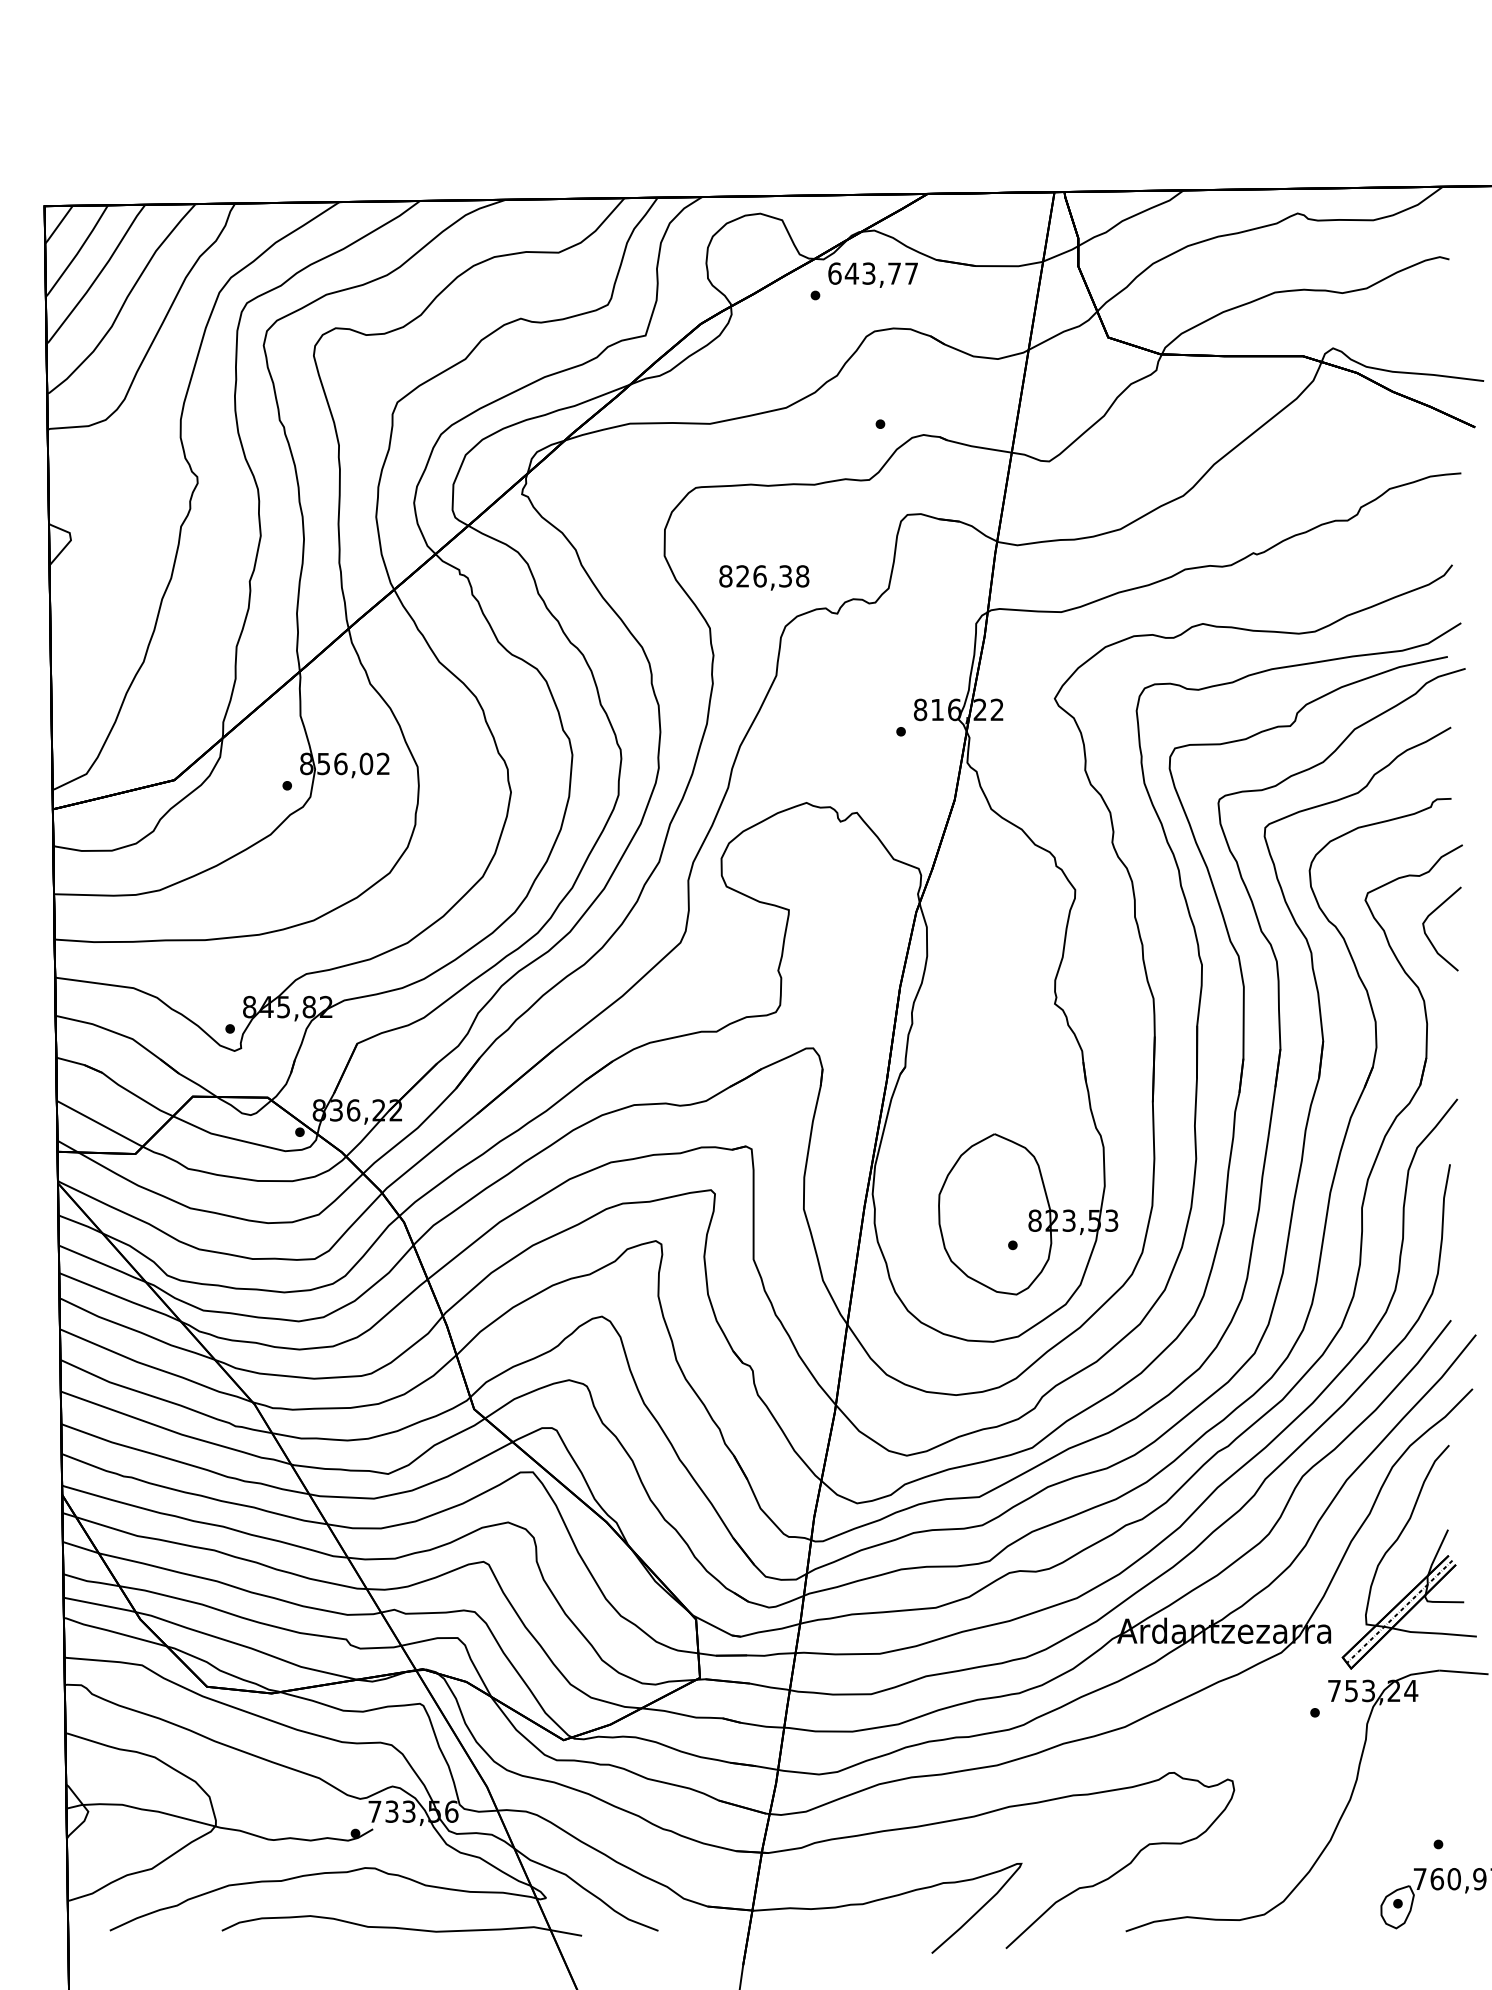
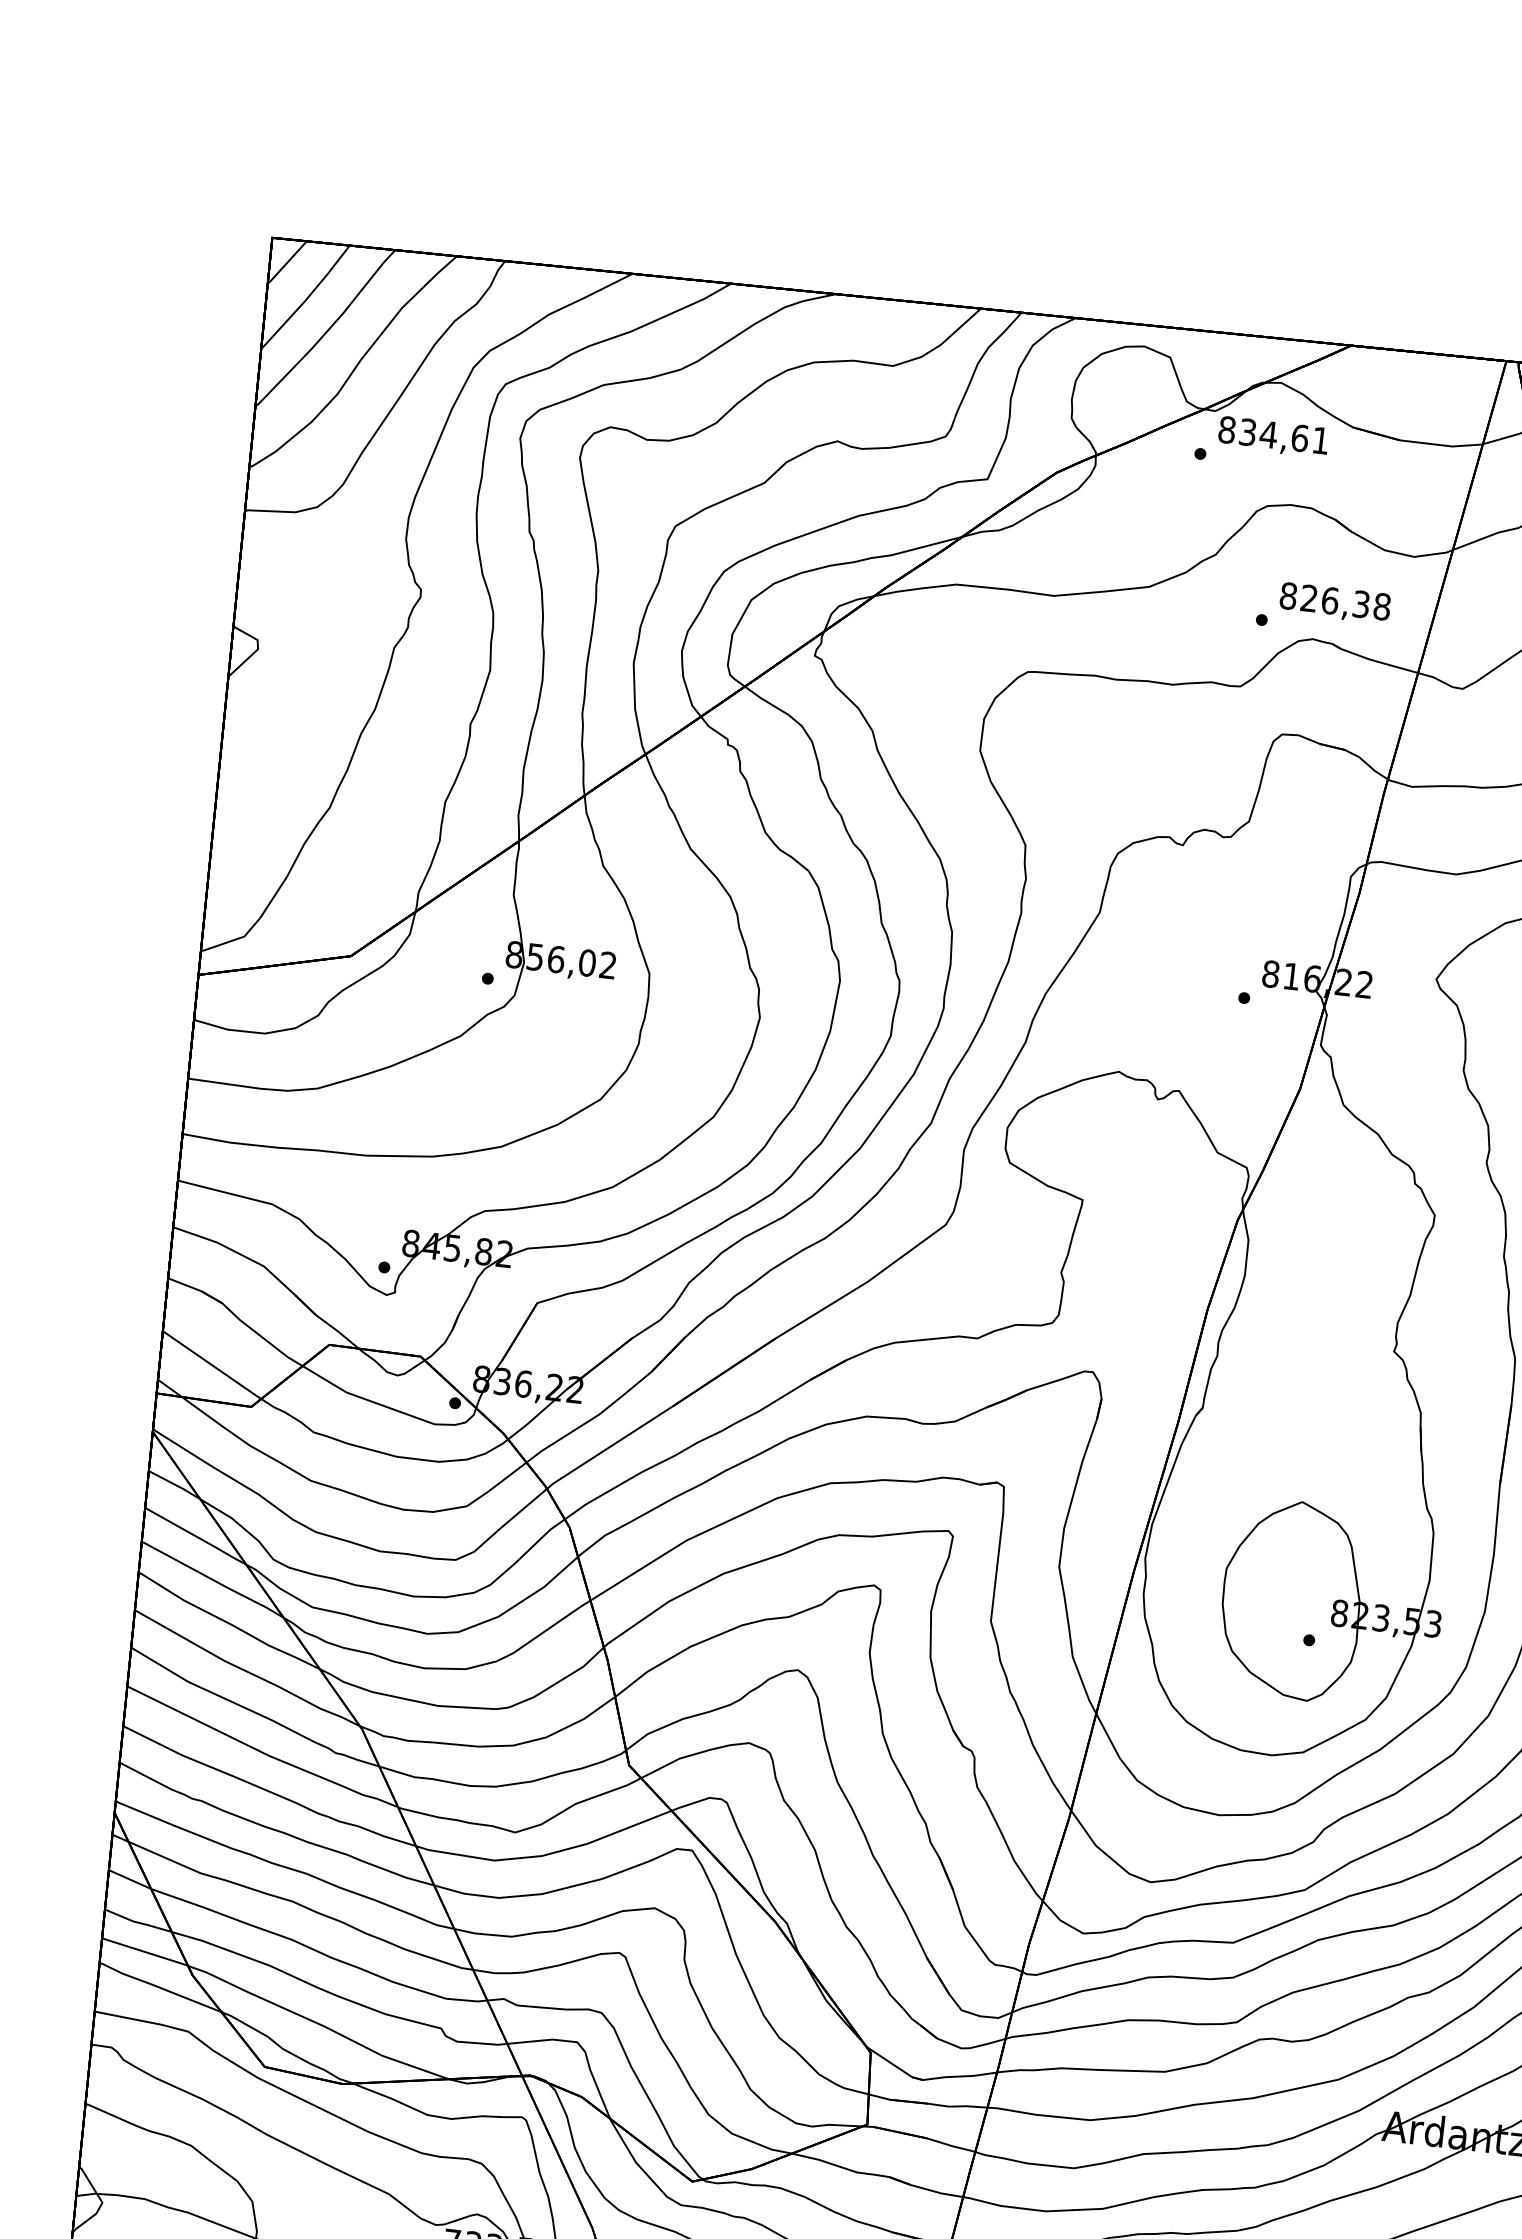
text: (872, 273) -> (1273, 435), 643,77 -> 834,61
text: (764, 577) -> (1335, 602), moved

